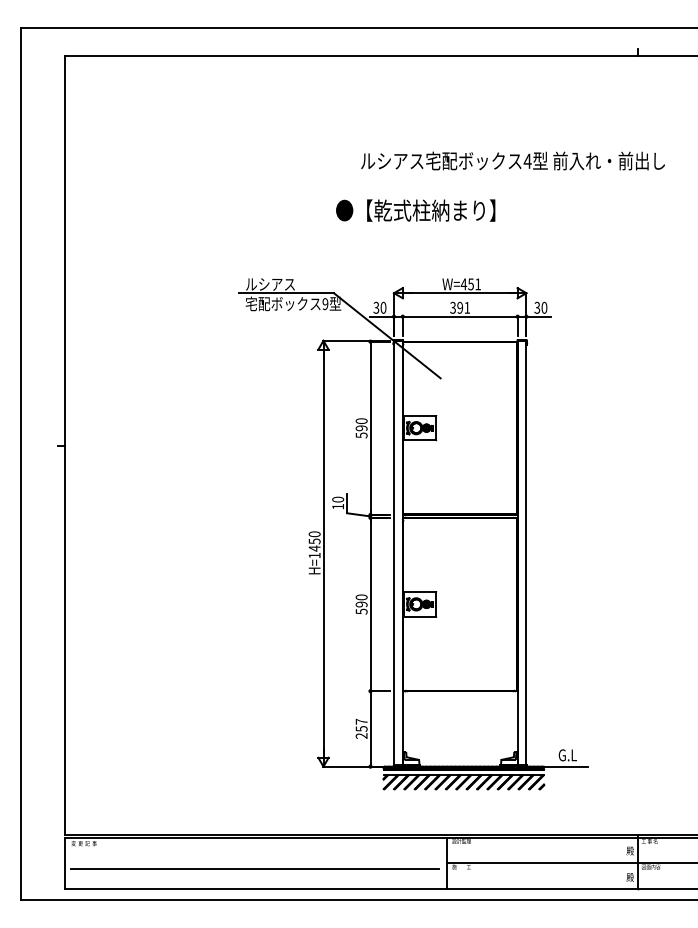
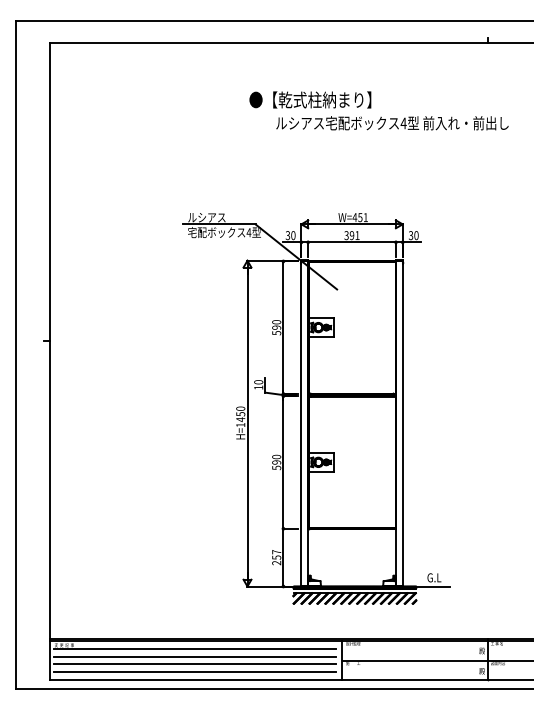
text: (415, 210) -> (310, 99), moved
text: (325, 304) -> (249, 232), 9 -> 4
line: (255, 848) -> (195, 649), added
line: (255, 858) -> (195, 656), added
line: (255, 878) -> (195, 672), added

